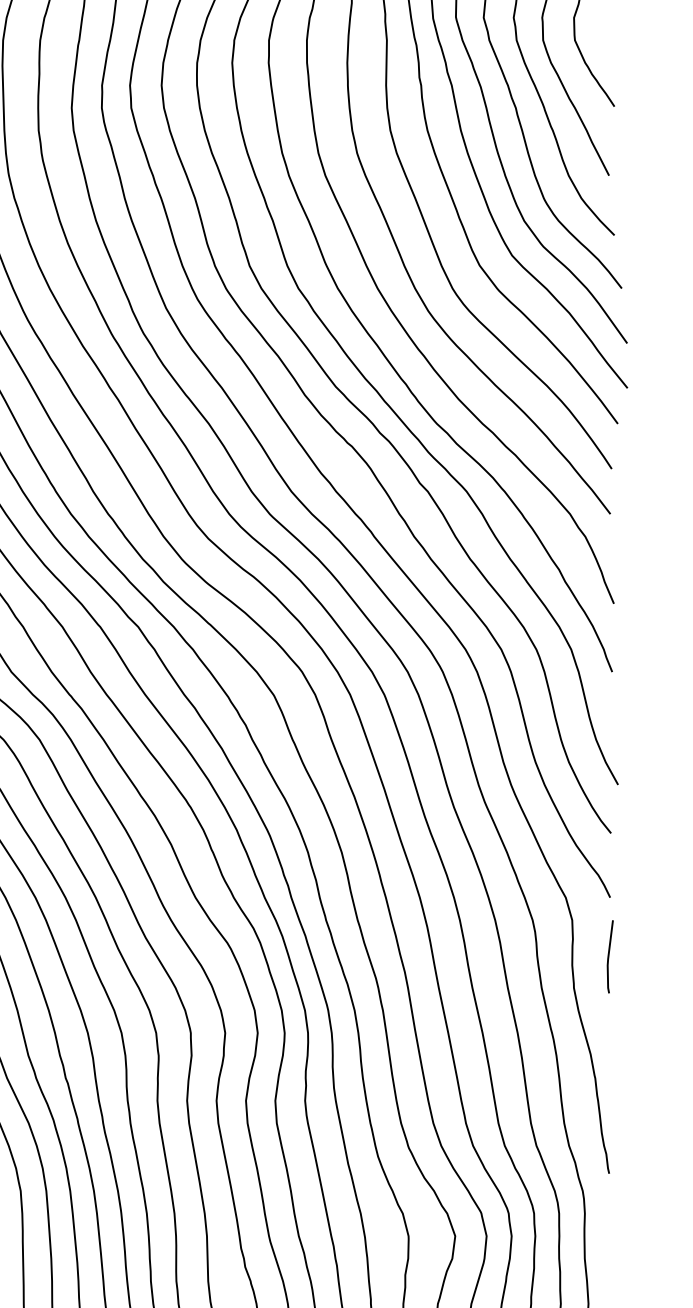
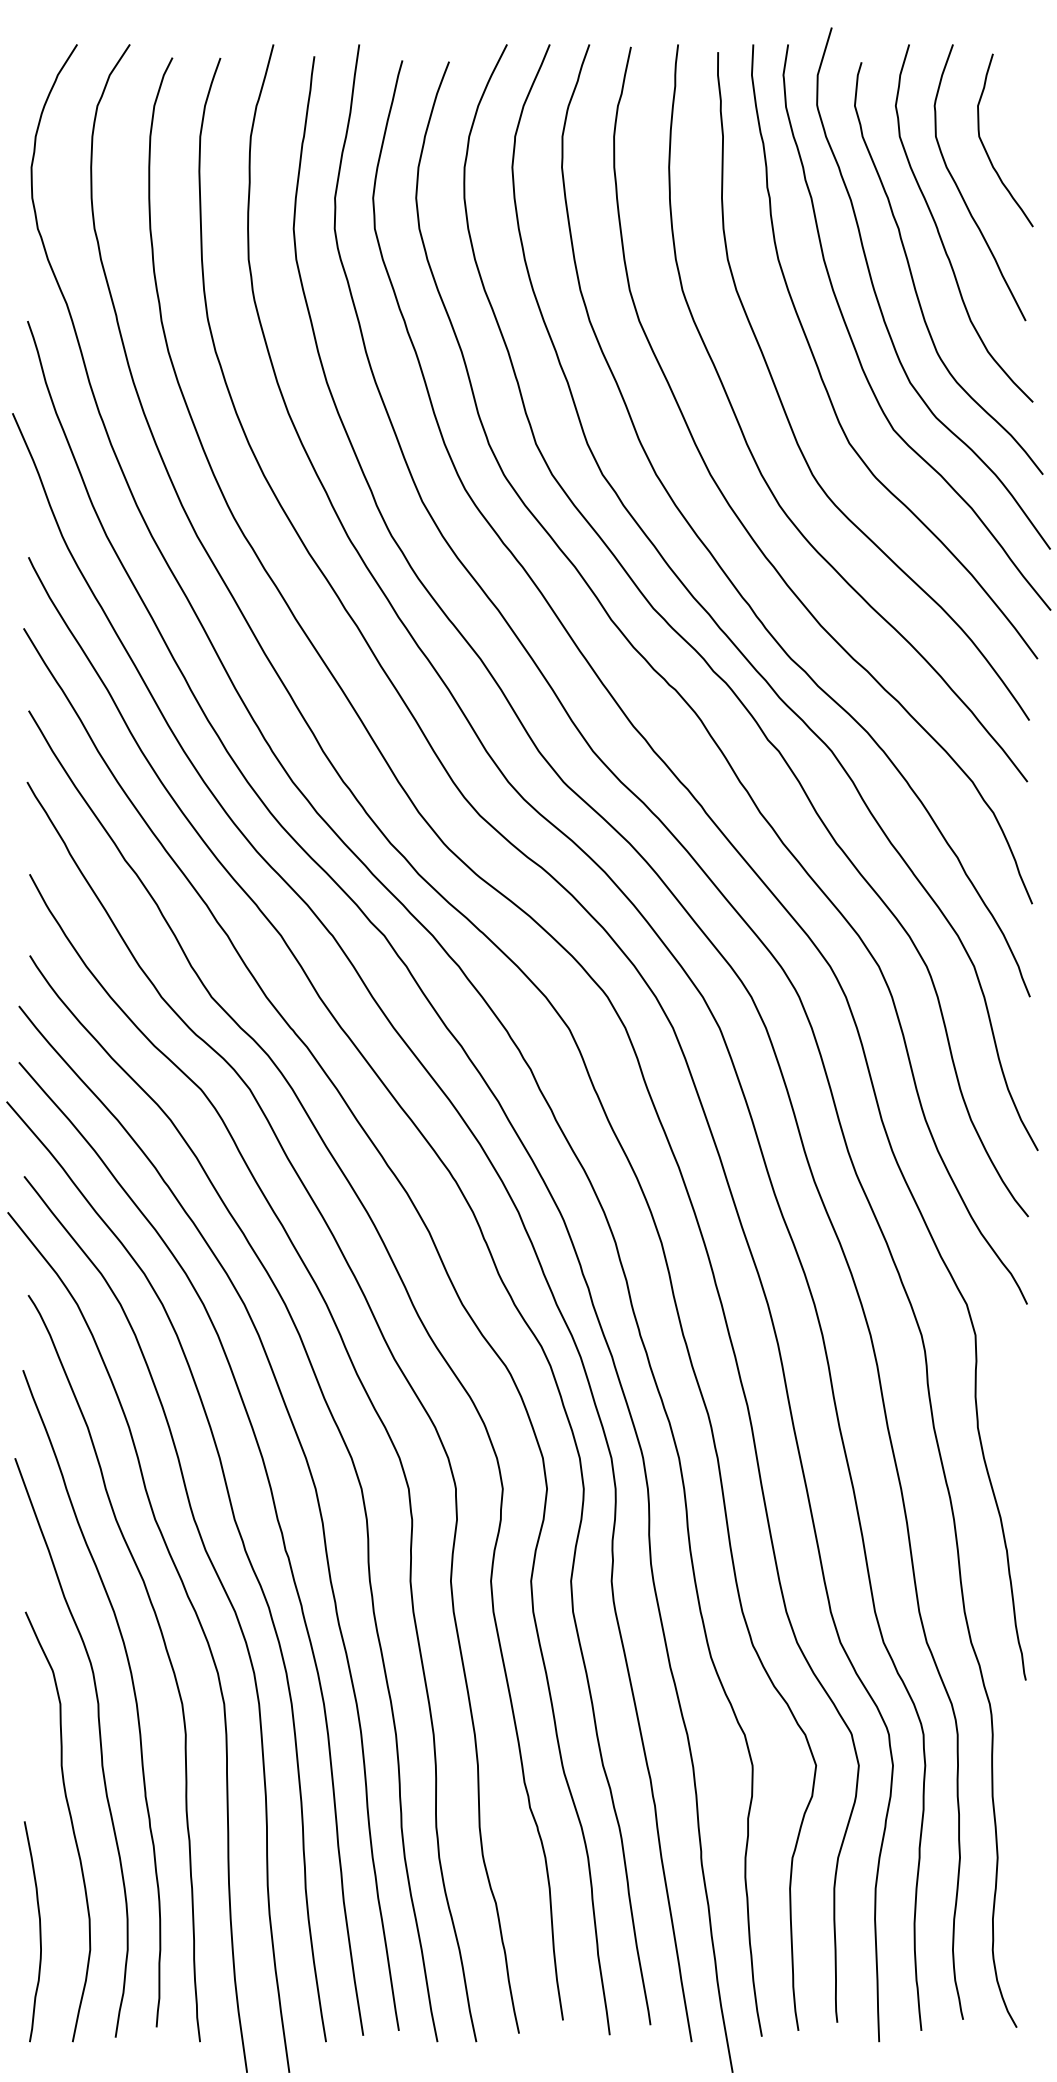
line: (608, 956) -> (1025, 1384), removed

